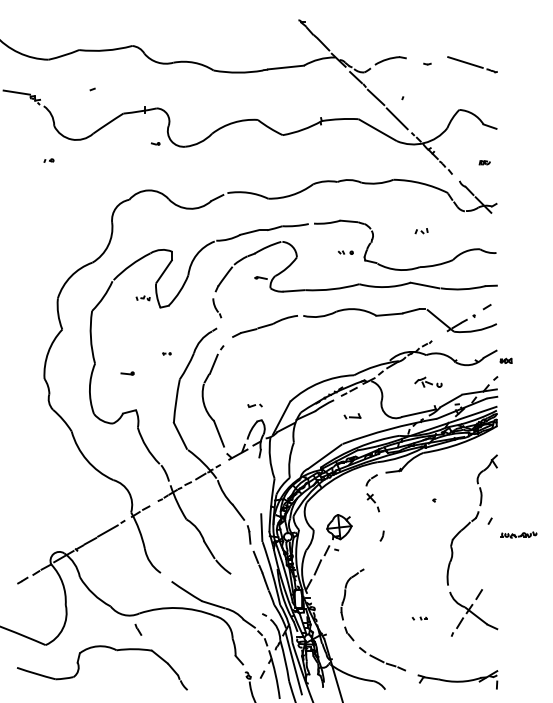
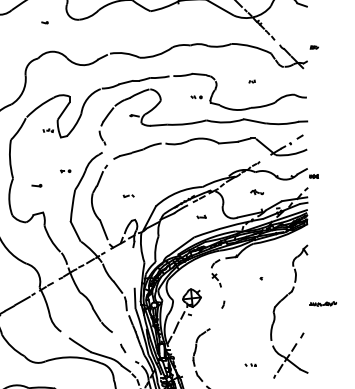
part: (155, 143) -> (44, 22), moved
part: (484, 162) -> (314, 47), moved
part: (421, 231) -> (252, 81), size x0.62
part: (166, 353) -> (65, 171), size x1.67
part: (428, 381) -> (257, 191), size x0.62
part: (254, 405) -> (128, 195), moved
part: (352, 415) -> (201, 216), size x0.71
line: (489, 520) -> (301, 335), moved
line: (138, 629) -> (123, 348), moved

